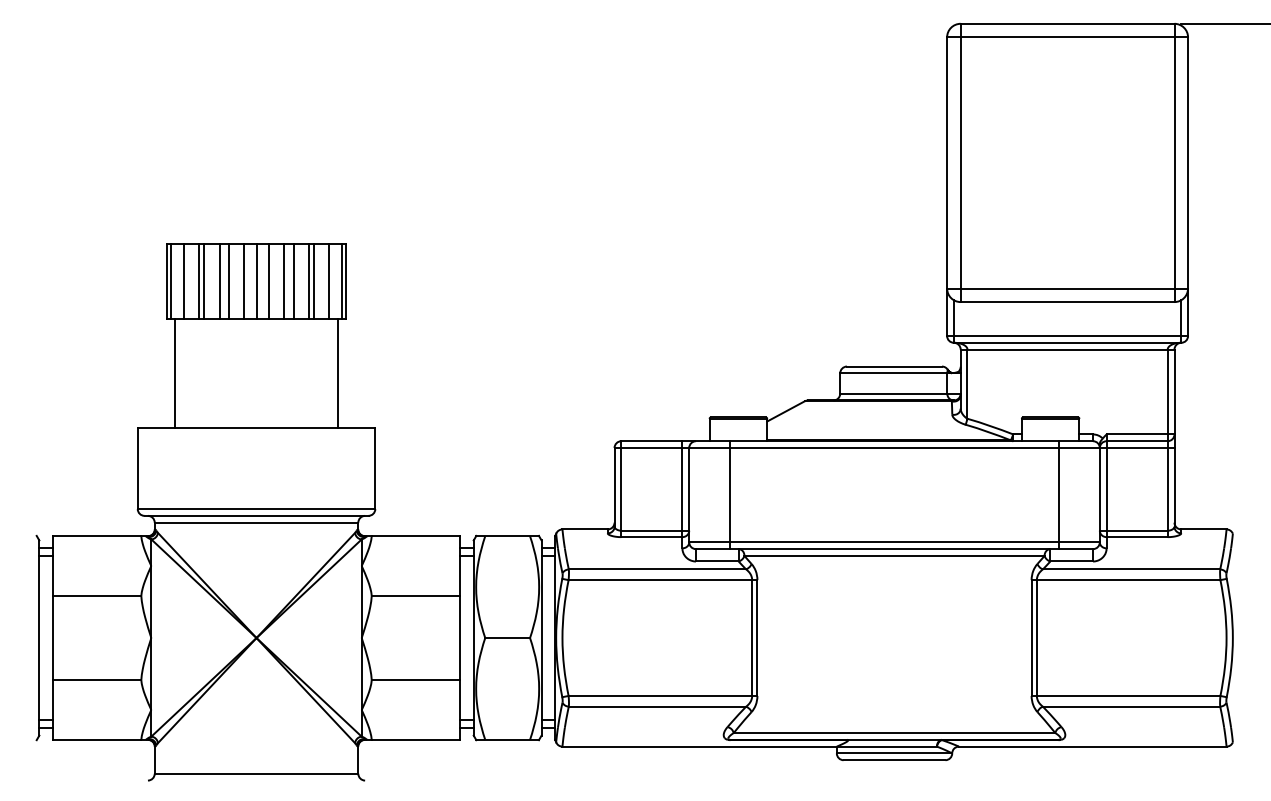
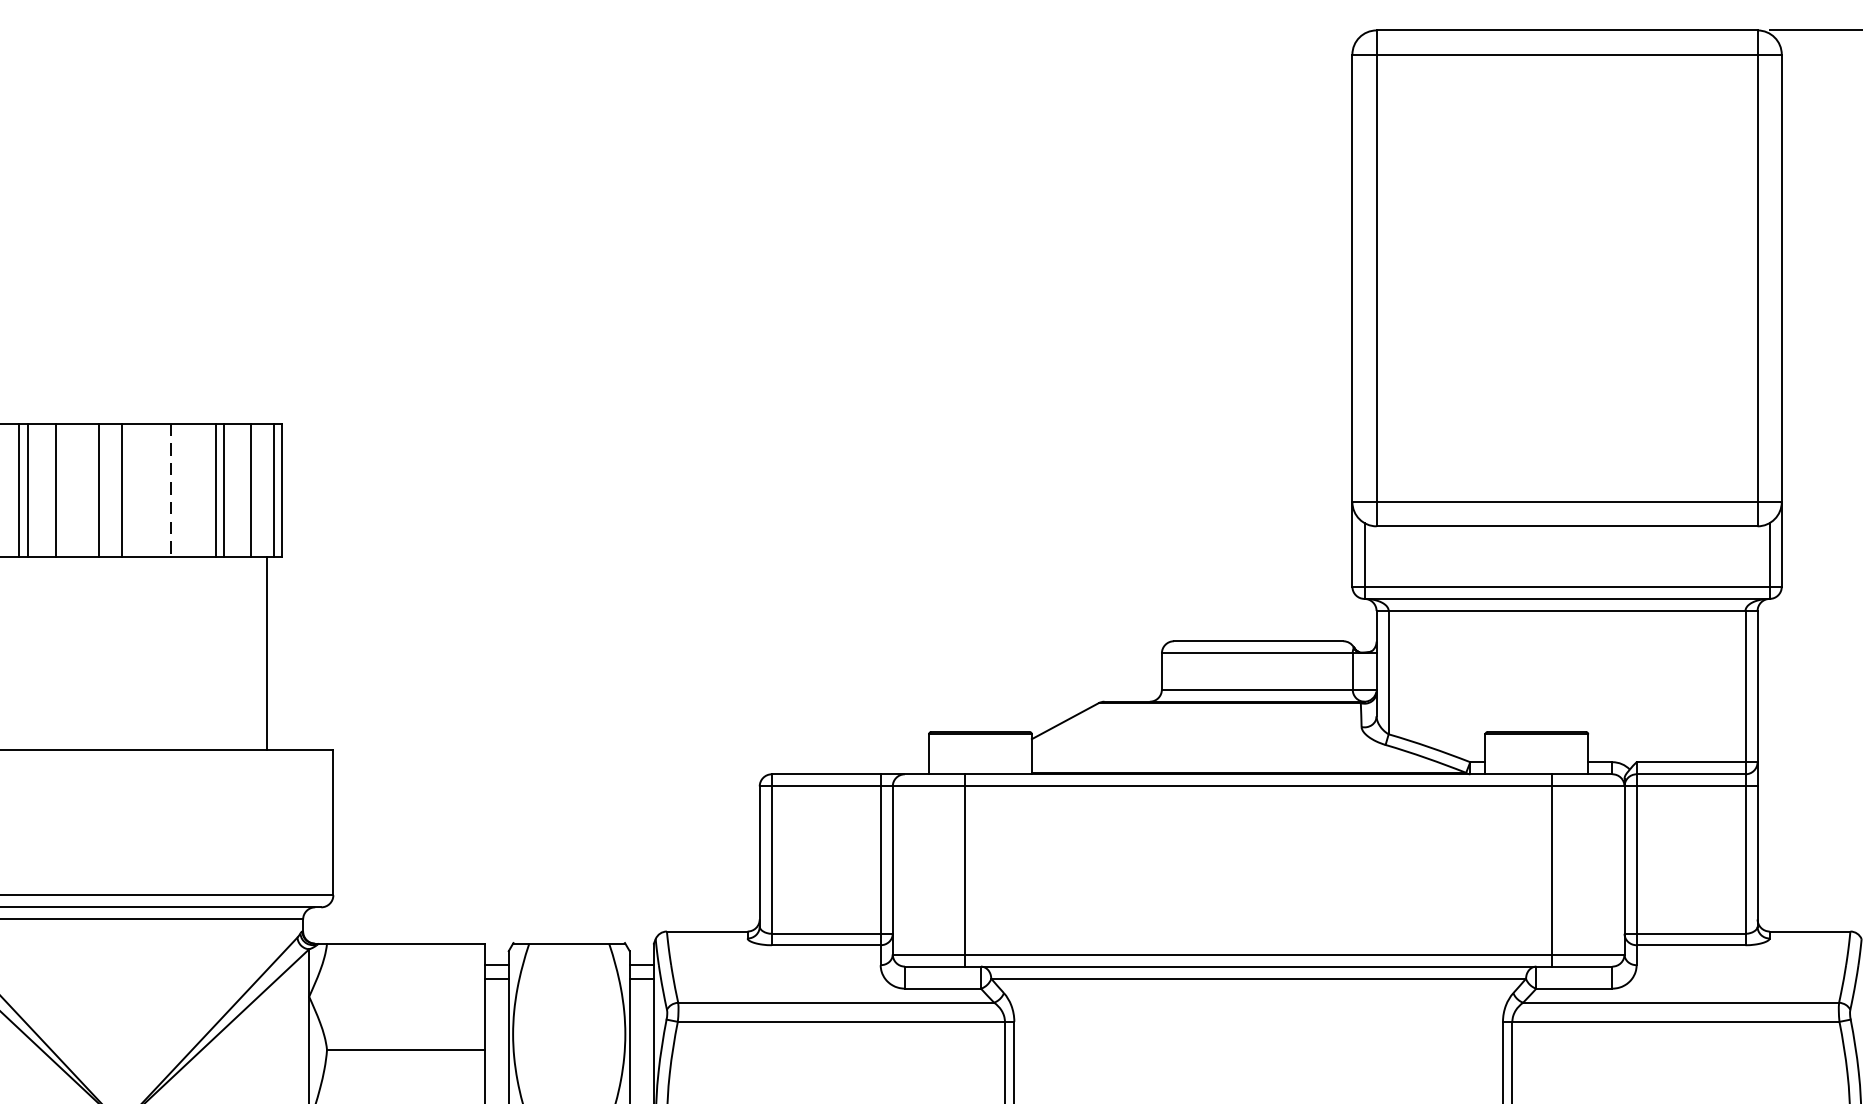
line: (228, 281) -> (71, 489), removed
line: (269, 281) -> (144, 489), removed
line: (293, 281) -> (187, 489), removed
line: (284, 282) -> (171, 491), solid -> dashed

